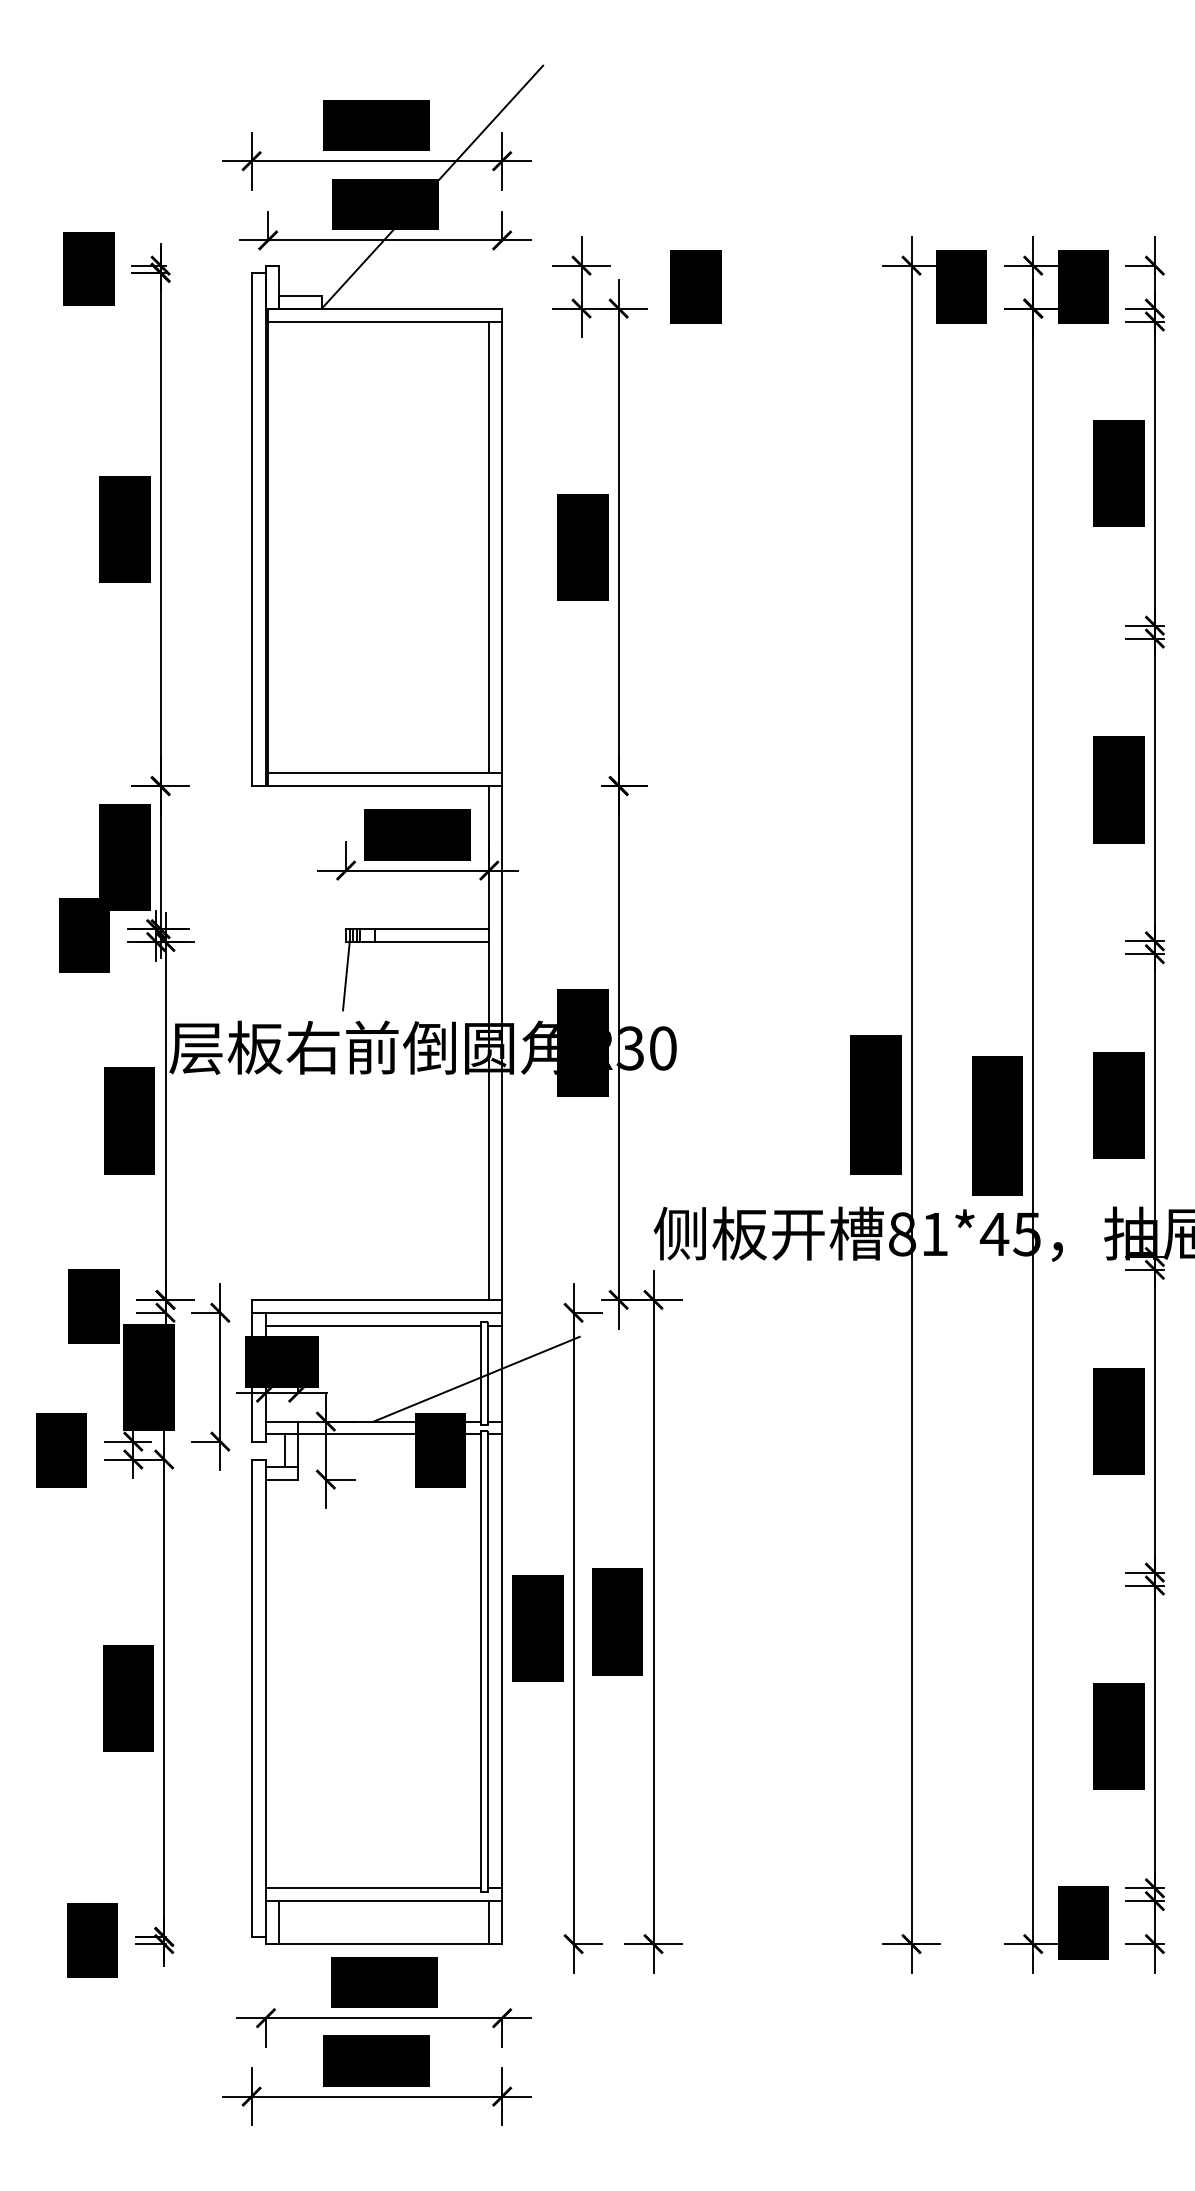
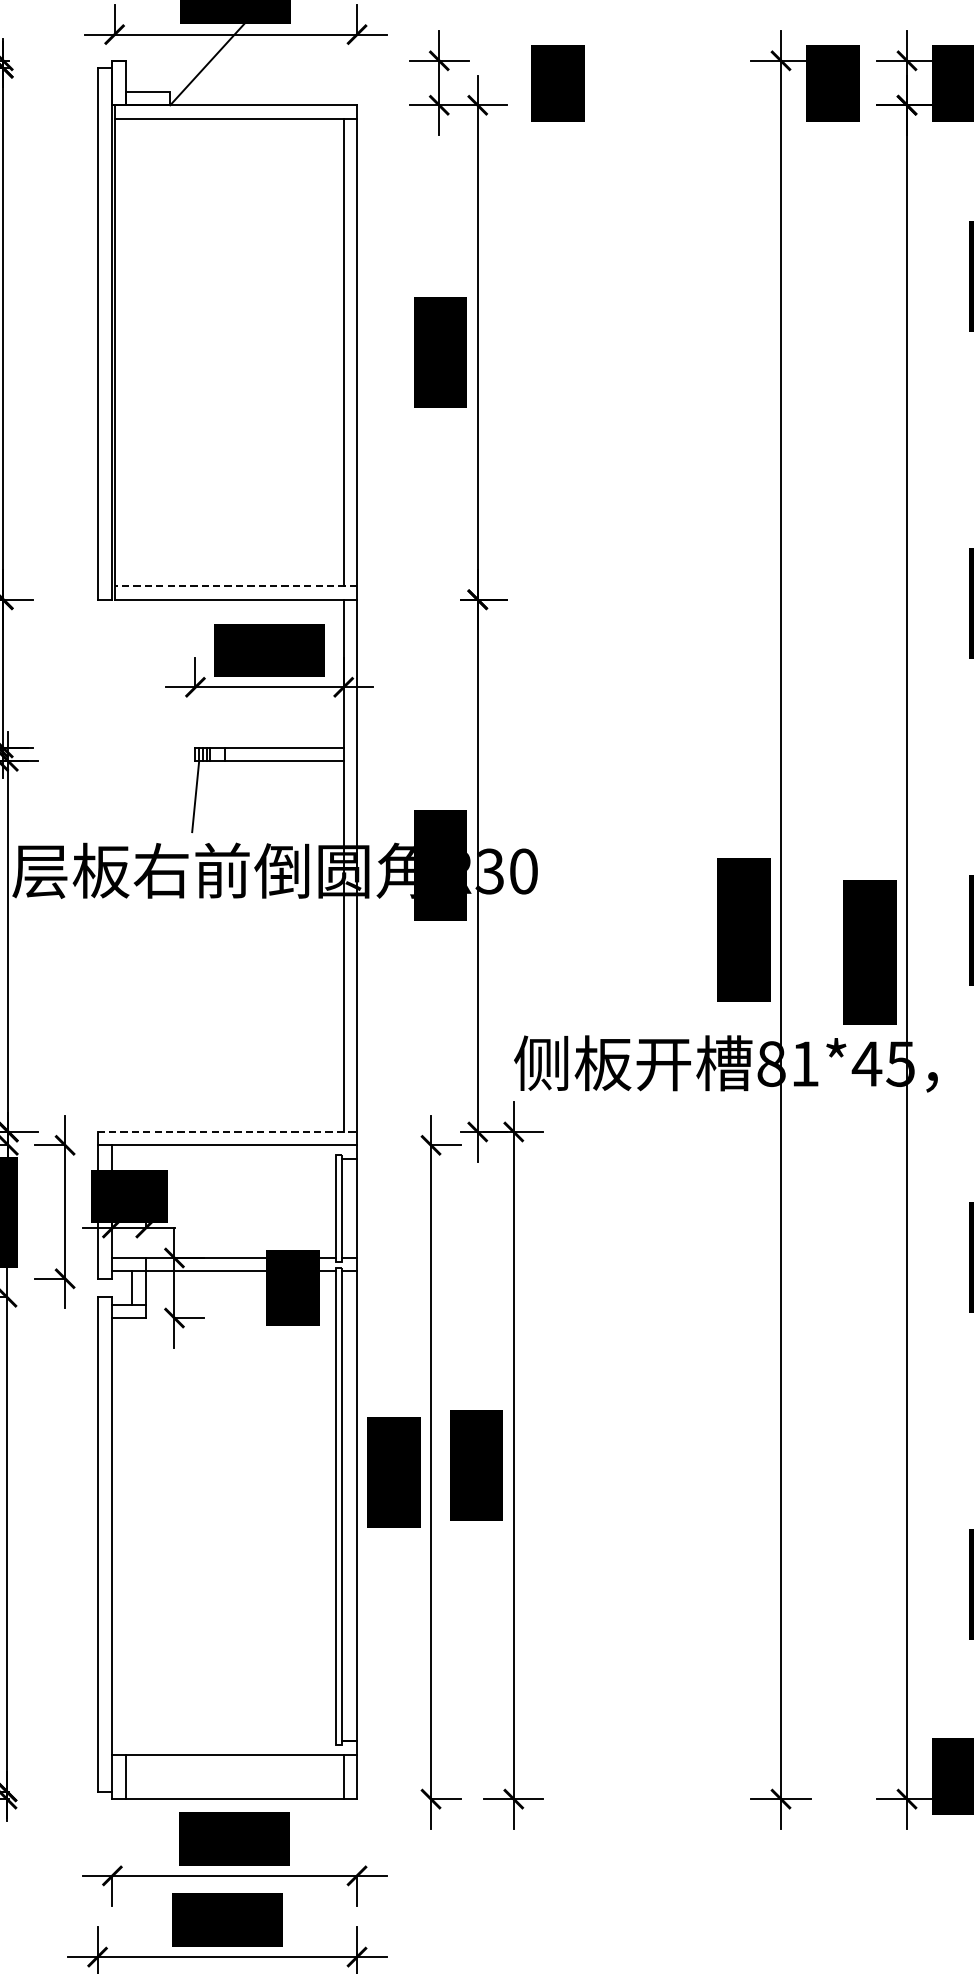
line: (384, 773) -> (235, 586), solid -> dashed
line: (377, 1299) -> (227, 1131), solid -> dashed
line: (373, 1325) -> (223, 1158), removed
line: (476, 1378) -> (330, 1213), removed
line: (373, 1888) -> (223, 1741), removed

